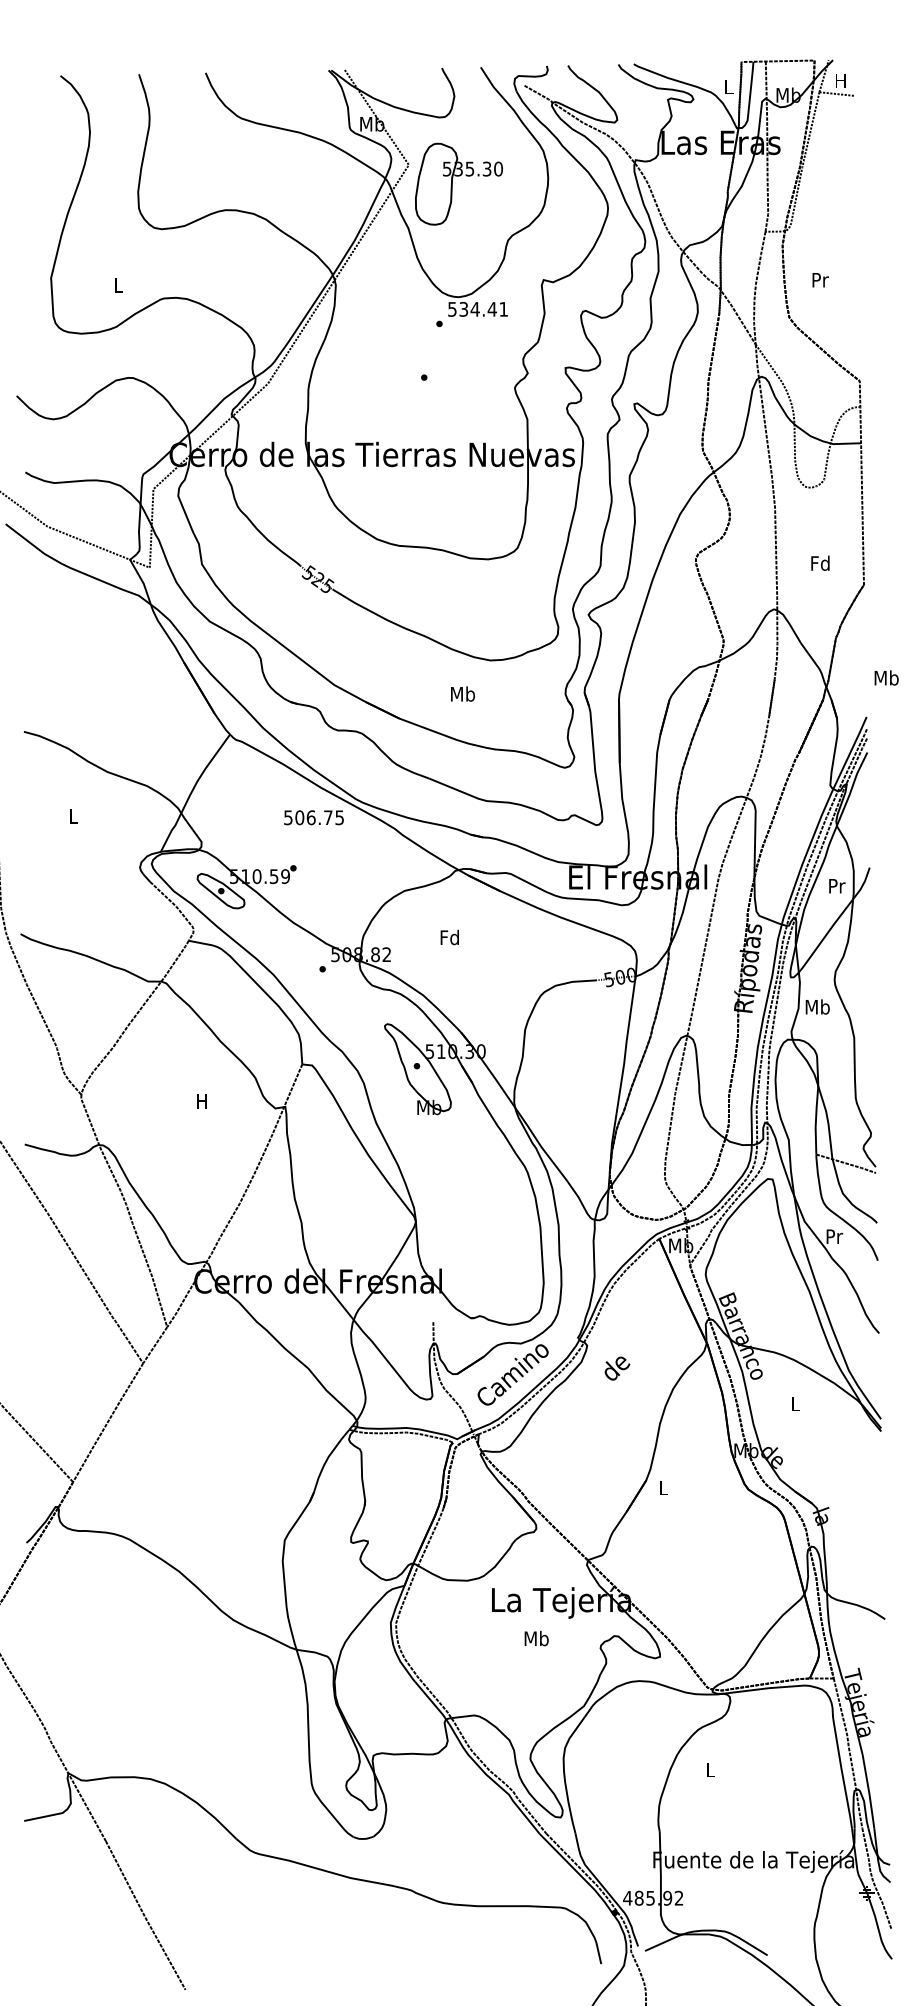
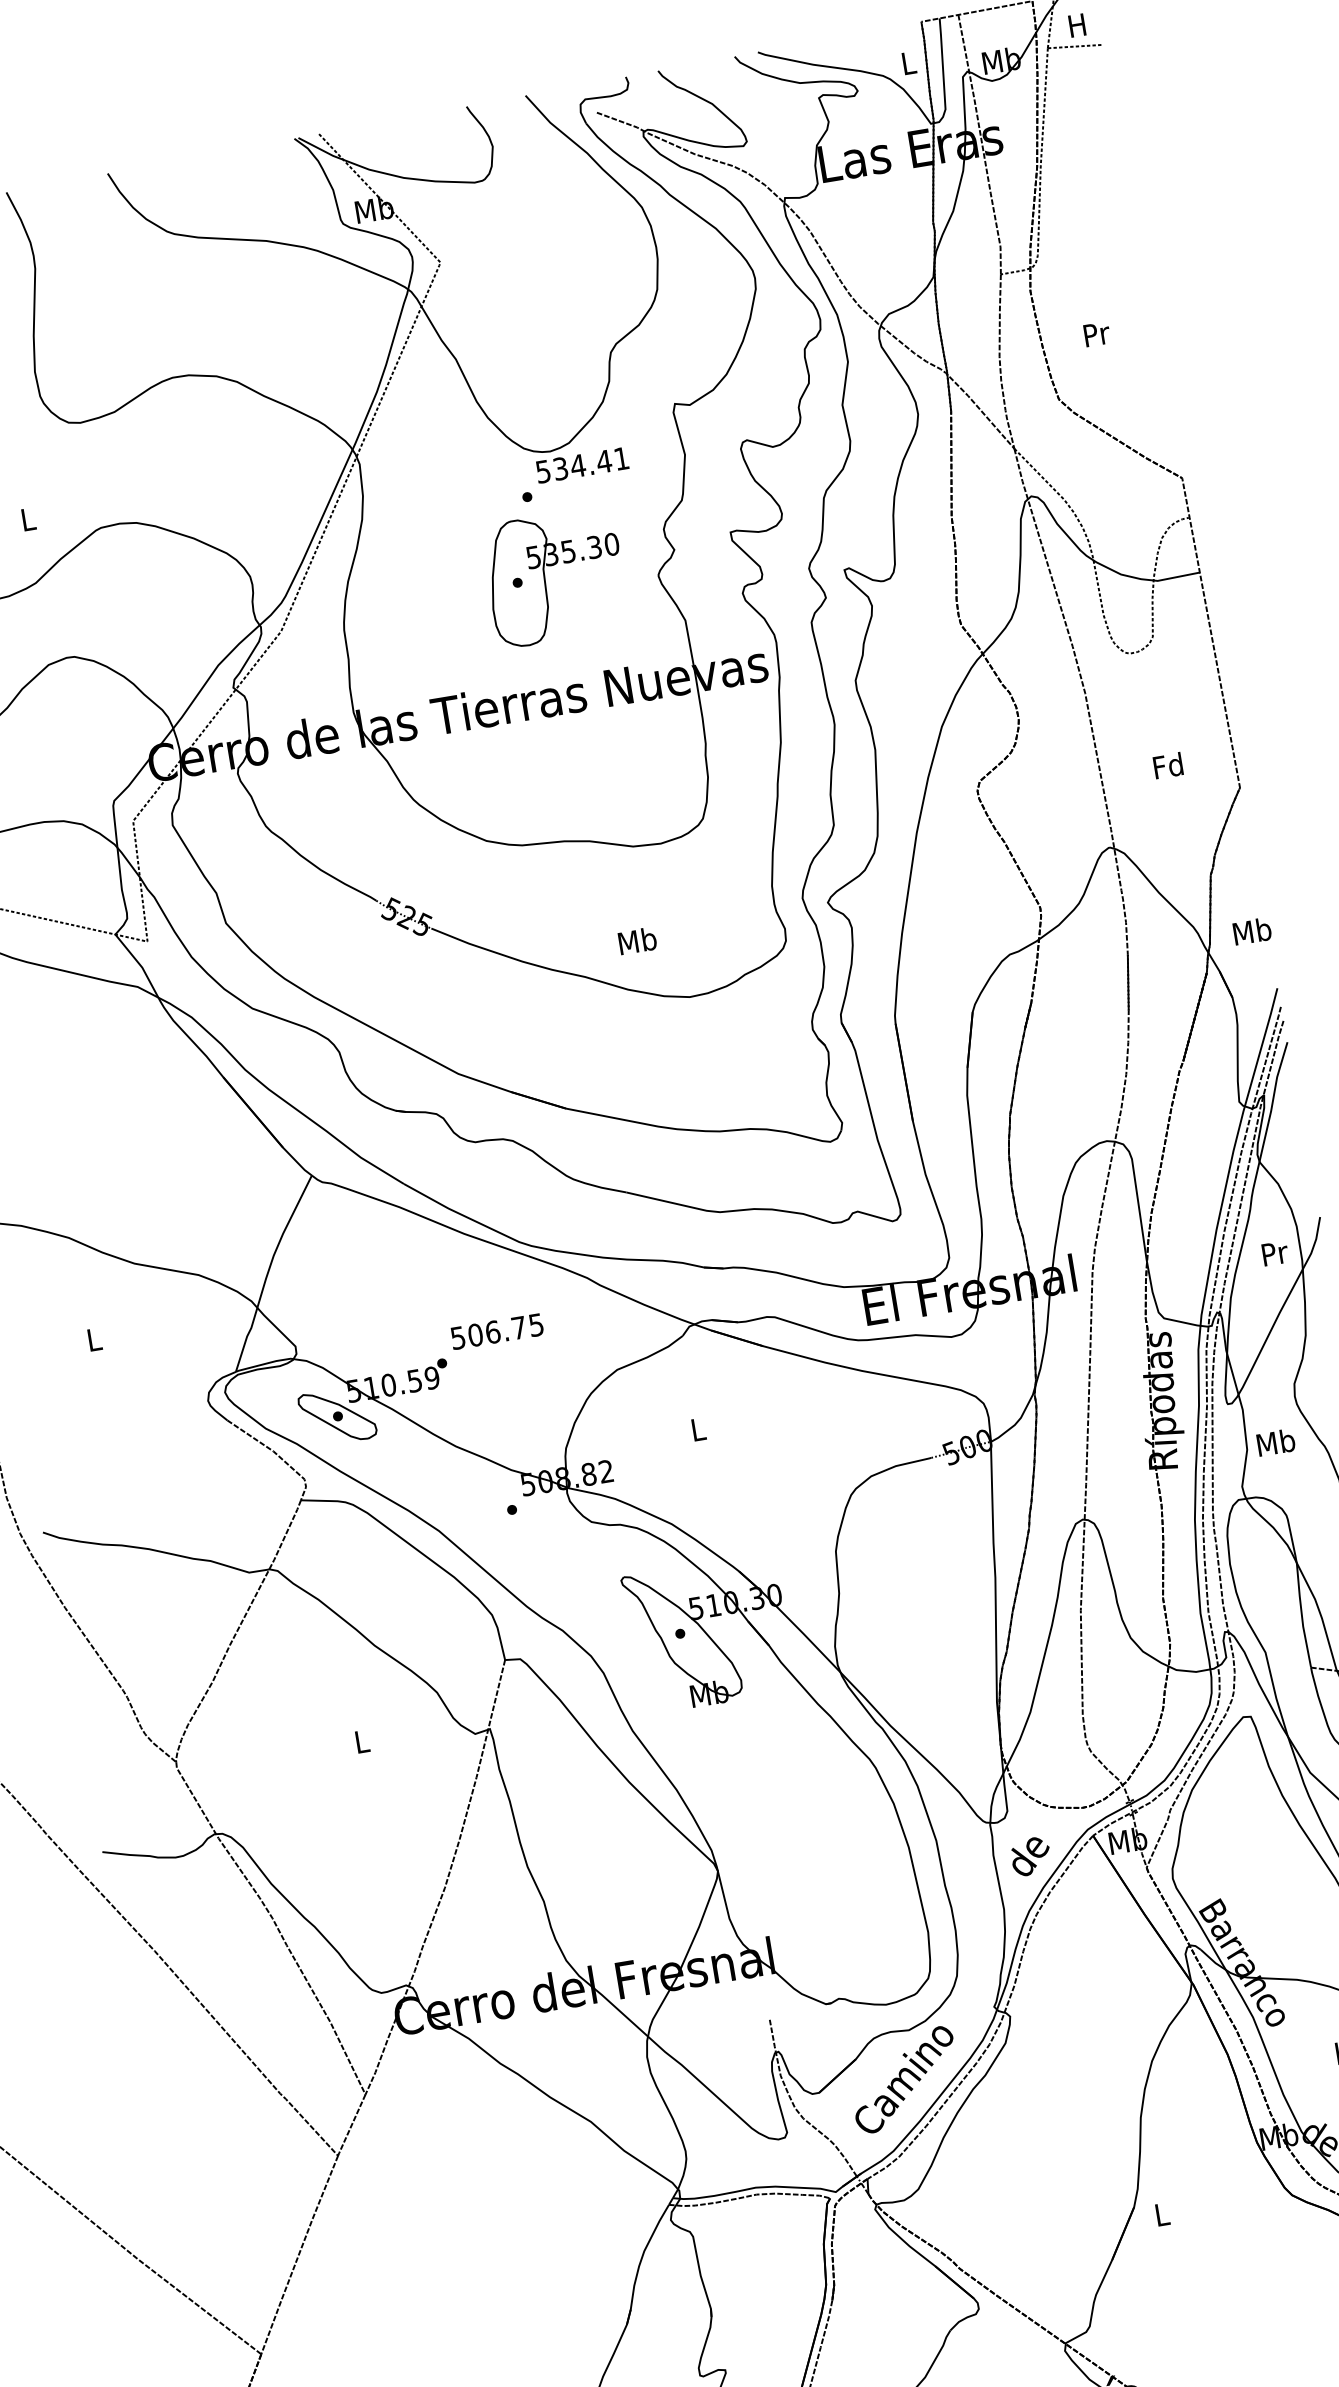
part: (458, 183) -> (554, 576), moved
text: (886, 677) -> (1251, 930), moved
text: (462, 693) -> (636, 940), moved
text: (313, 817) -> (496, 1331), moved
text: (449, 937) -> (697, 1429), Fd -> L
text: (201, 1101) -> (360, 1741), H -> L
text: (617, 1368) -> (1031, 1856), moved

